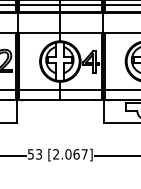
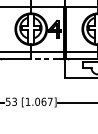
line: (76, 99) -> (43, 58), solid -> dashed
text: (55, 154) -> (27, 101), [2.067] -> [1.067]

